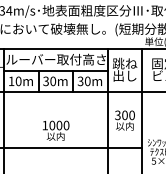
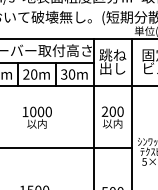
text: (45, 81) -> (25, 74), 30m -> 20m
text: (117, 116) -> (104, 113), 300 -> 200
text: (56, 130) -> (37, 117), moved

